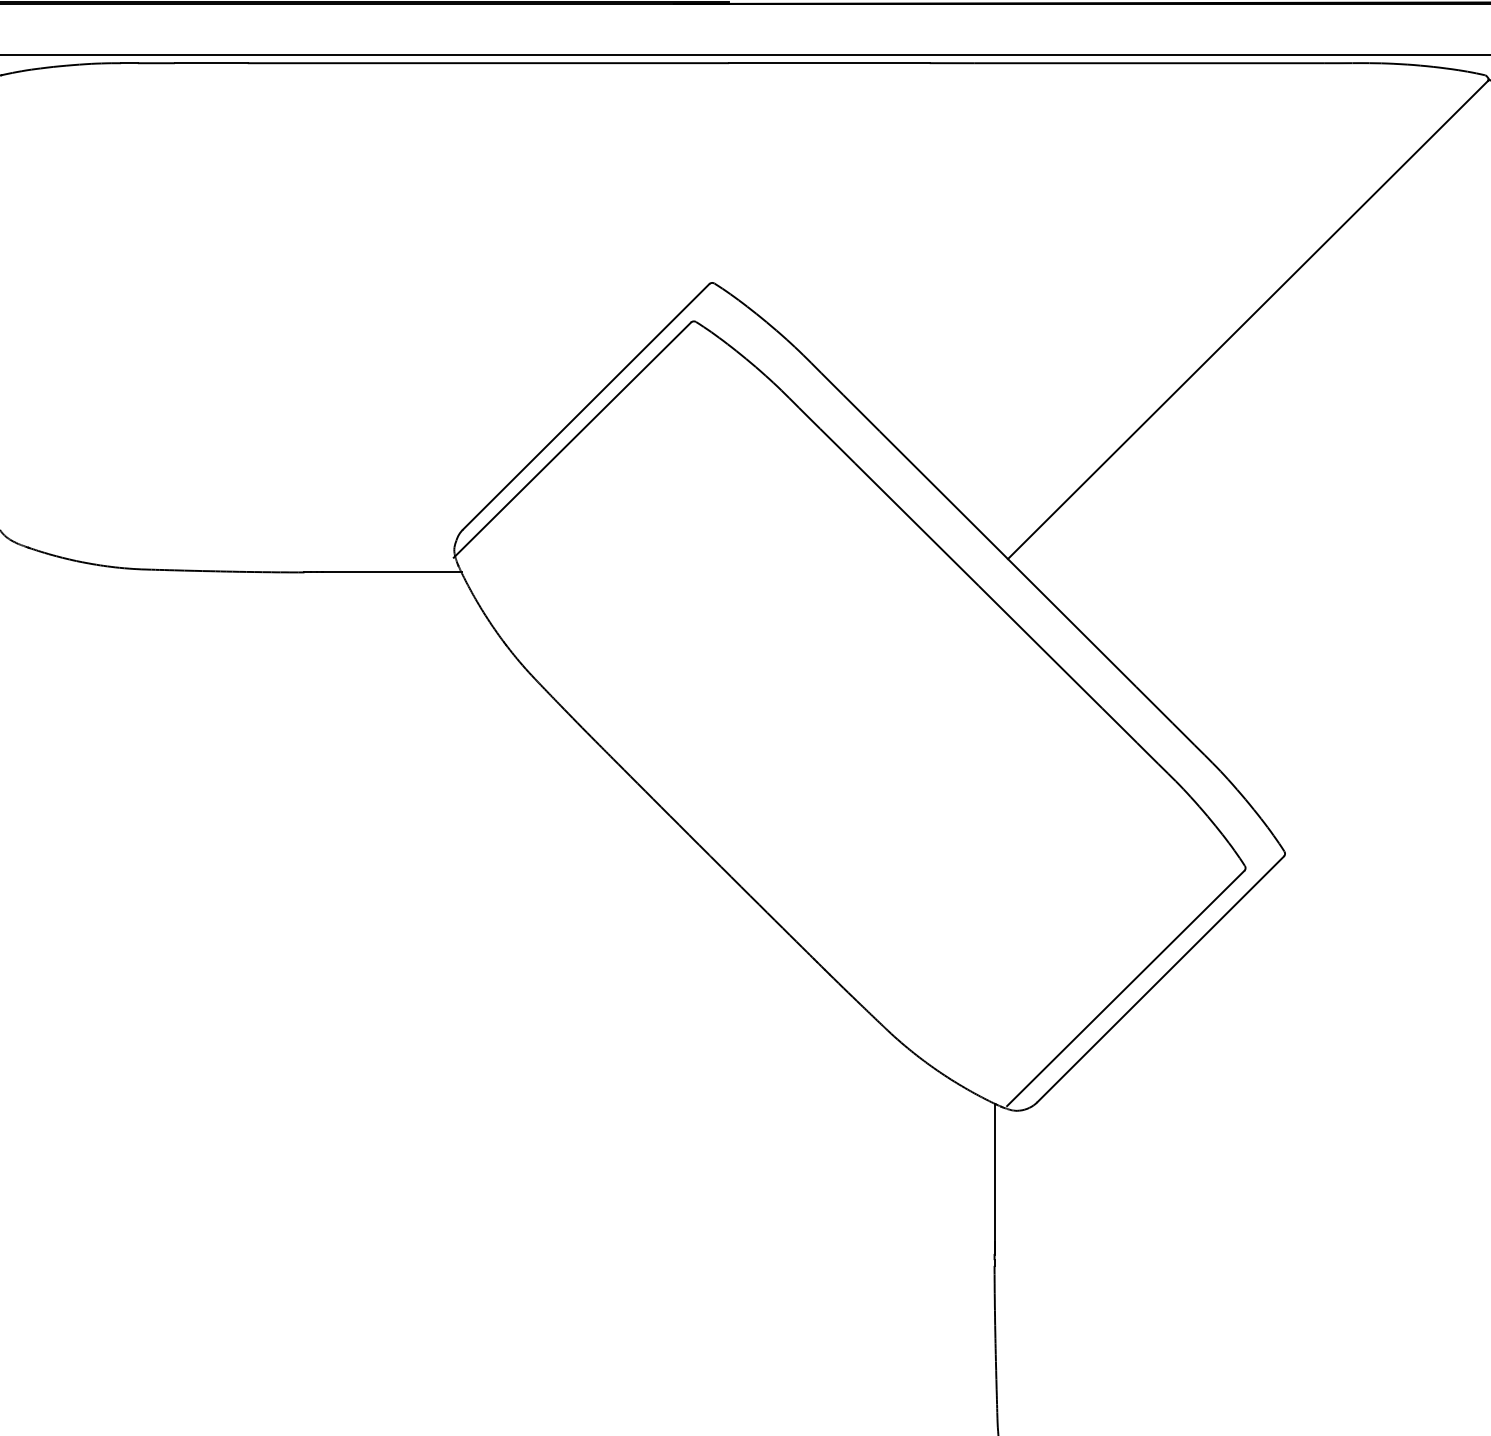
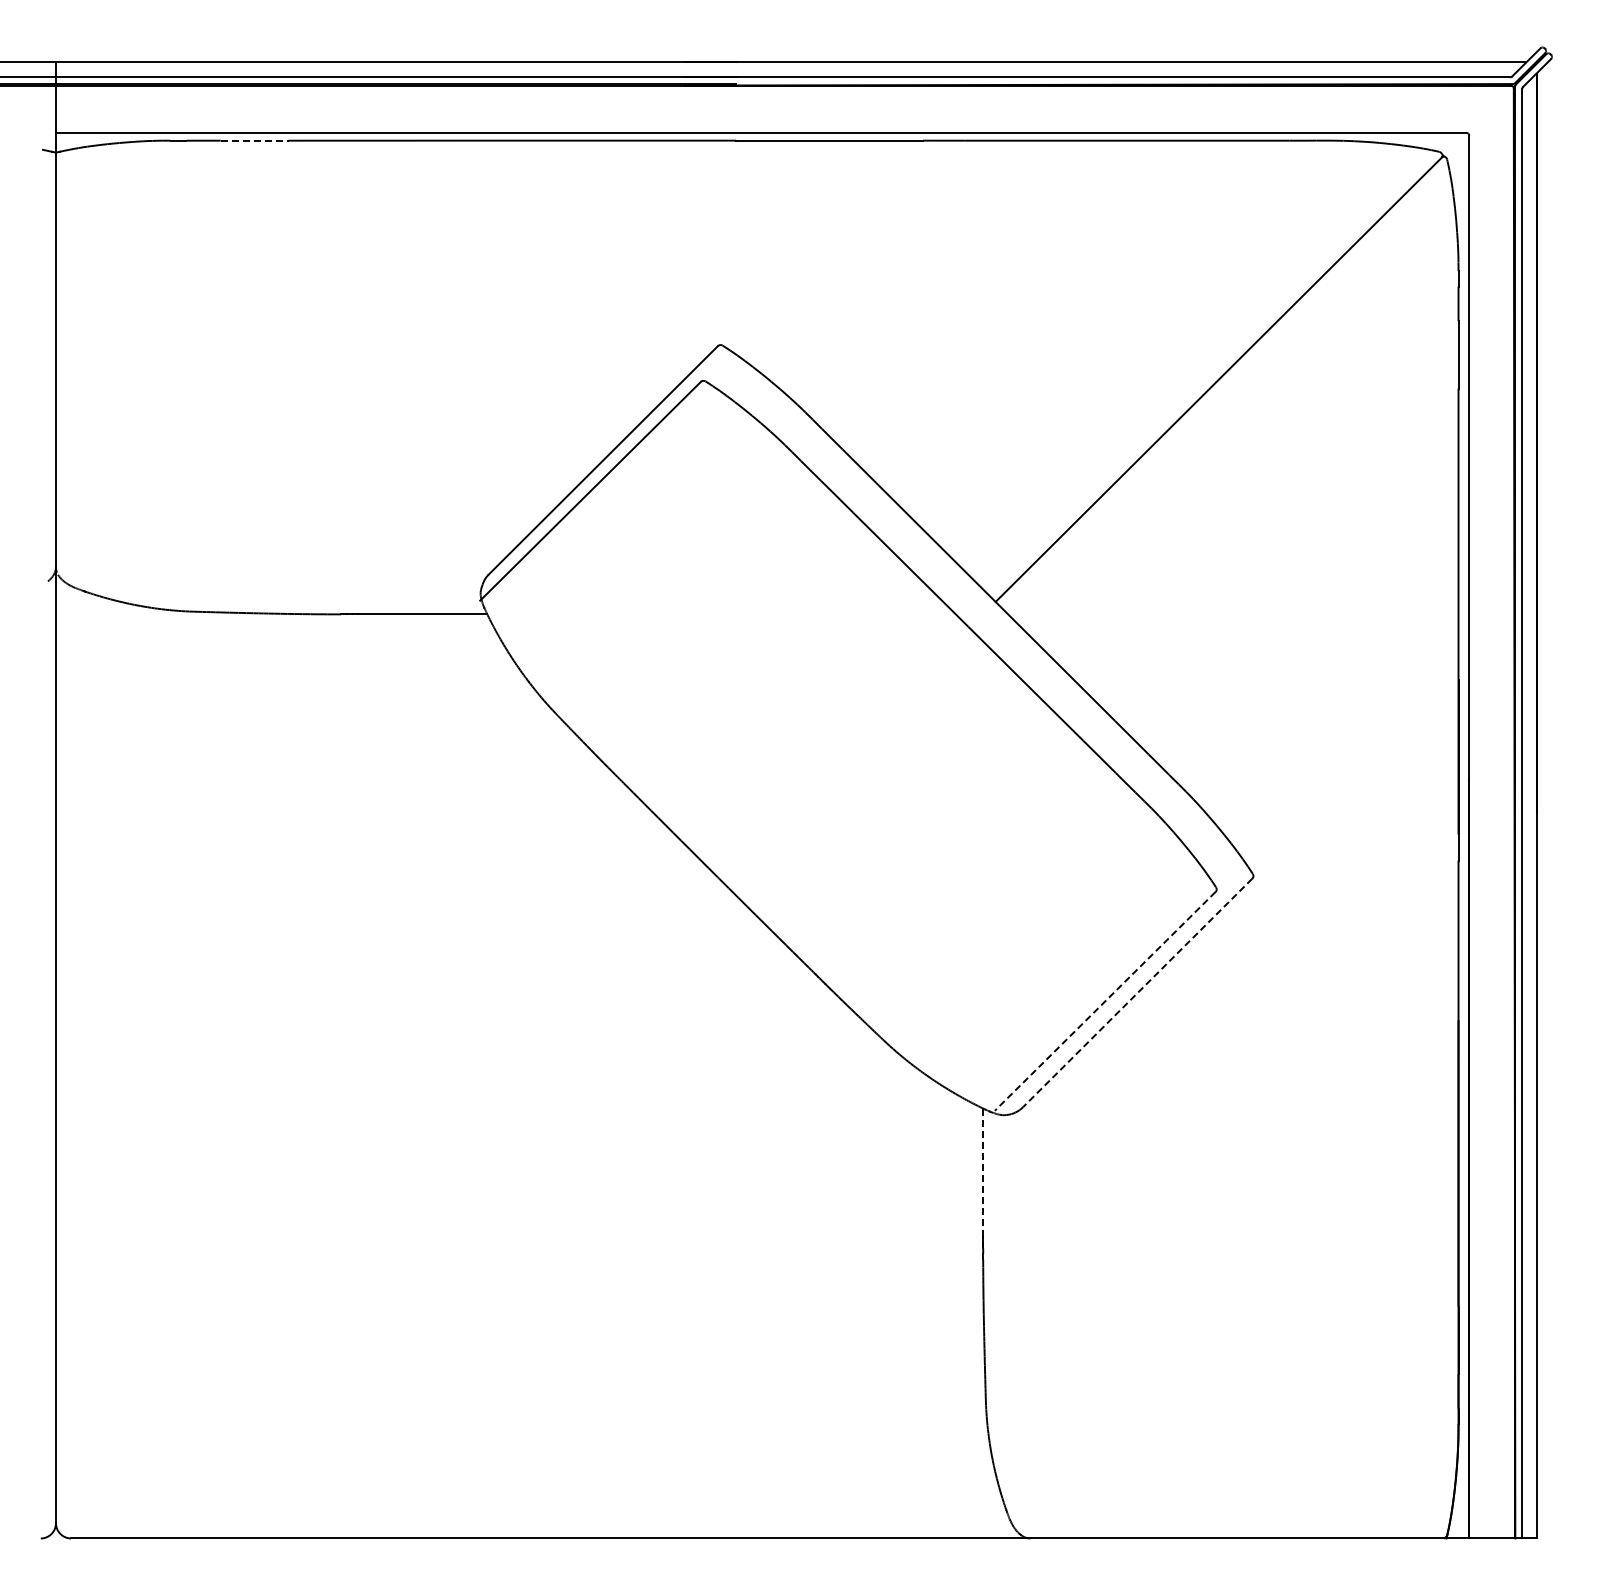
line: (211, 63) -> (254, 140), solid -> dashed
line: (1160, 978) -> (1137, 992), solid -> dashed
line: (1124, 988) -> (1104, 1001), solid -> dashed
line: (994, 1179) -> (983, 1179), solid -> dashed

